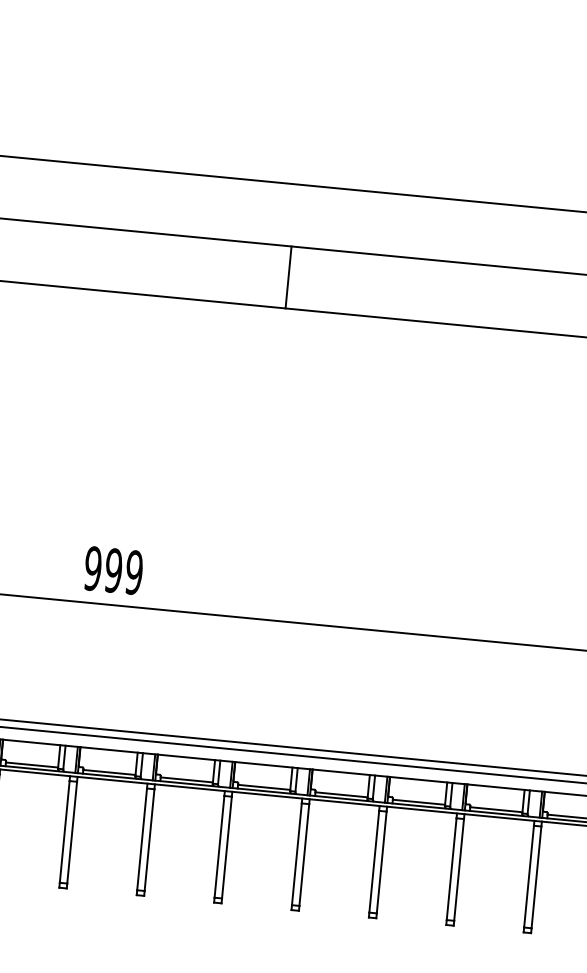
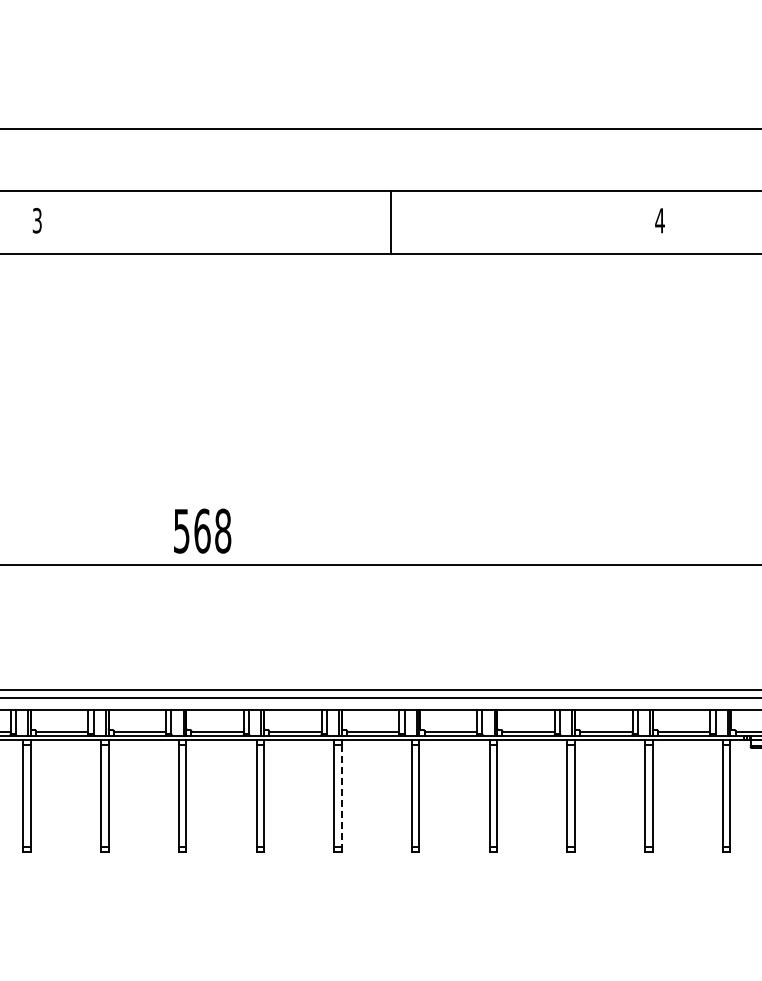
line: (288, 277) -> (391, 222), moved
text: (113, 570) -> (202, 530), 999 -> 568
line: (226, 848) -> (341, 796), solid -> dashed

